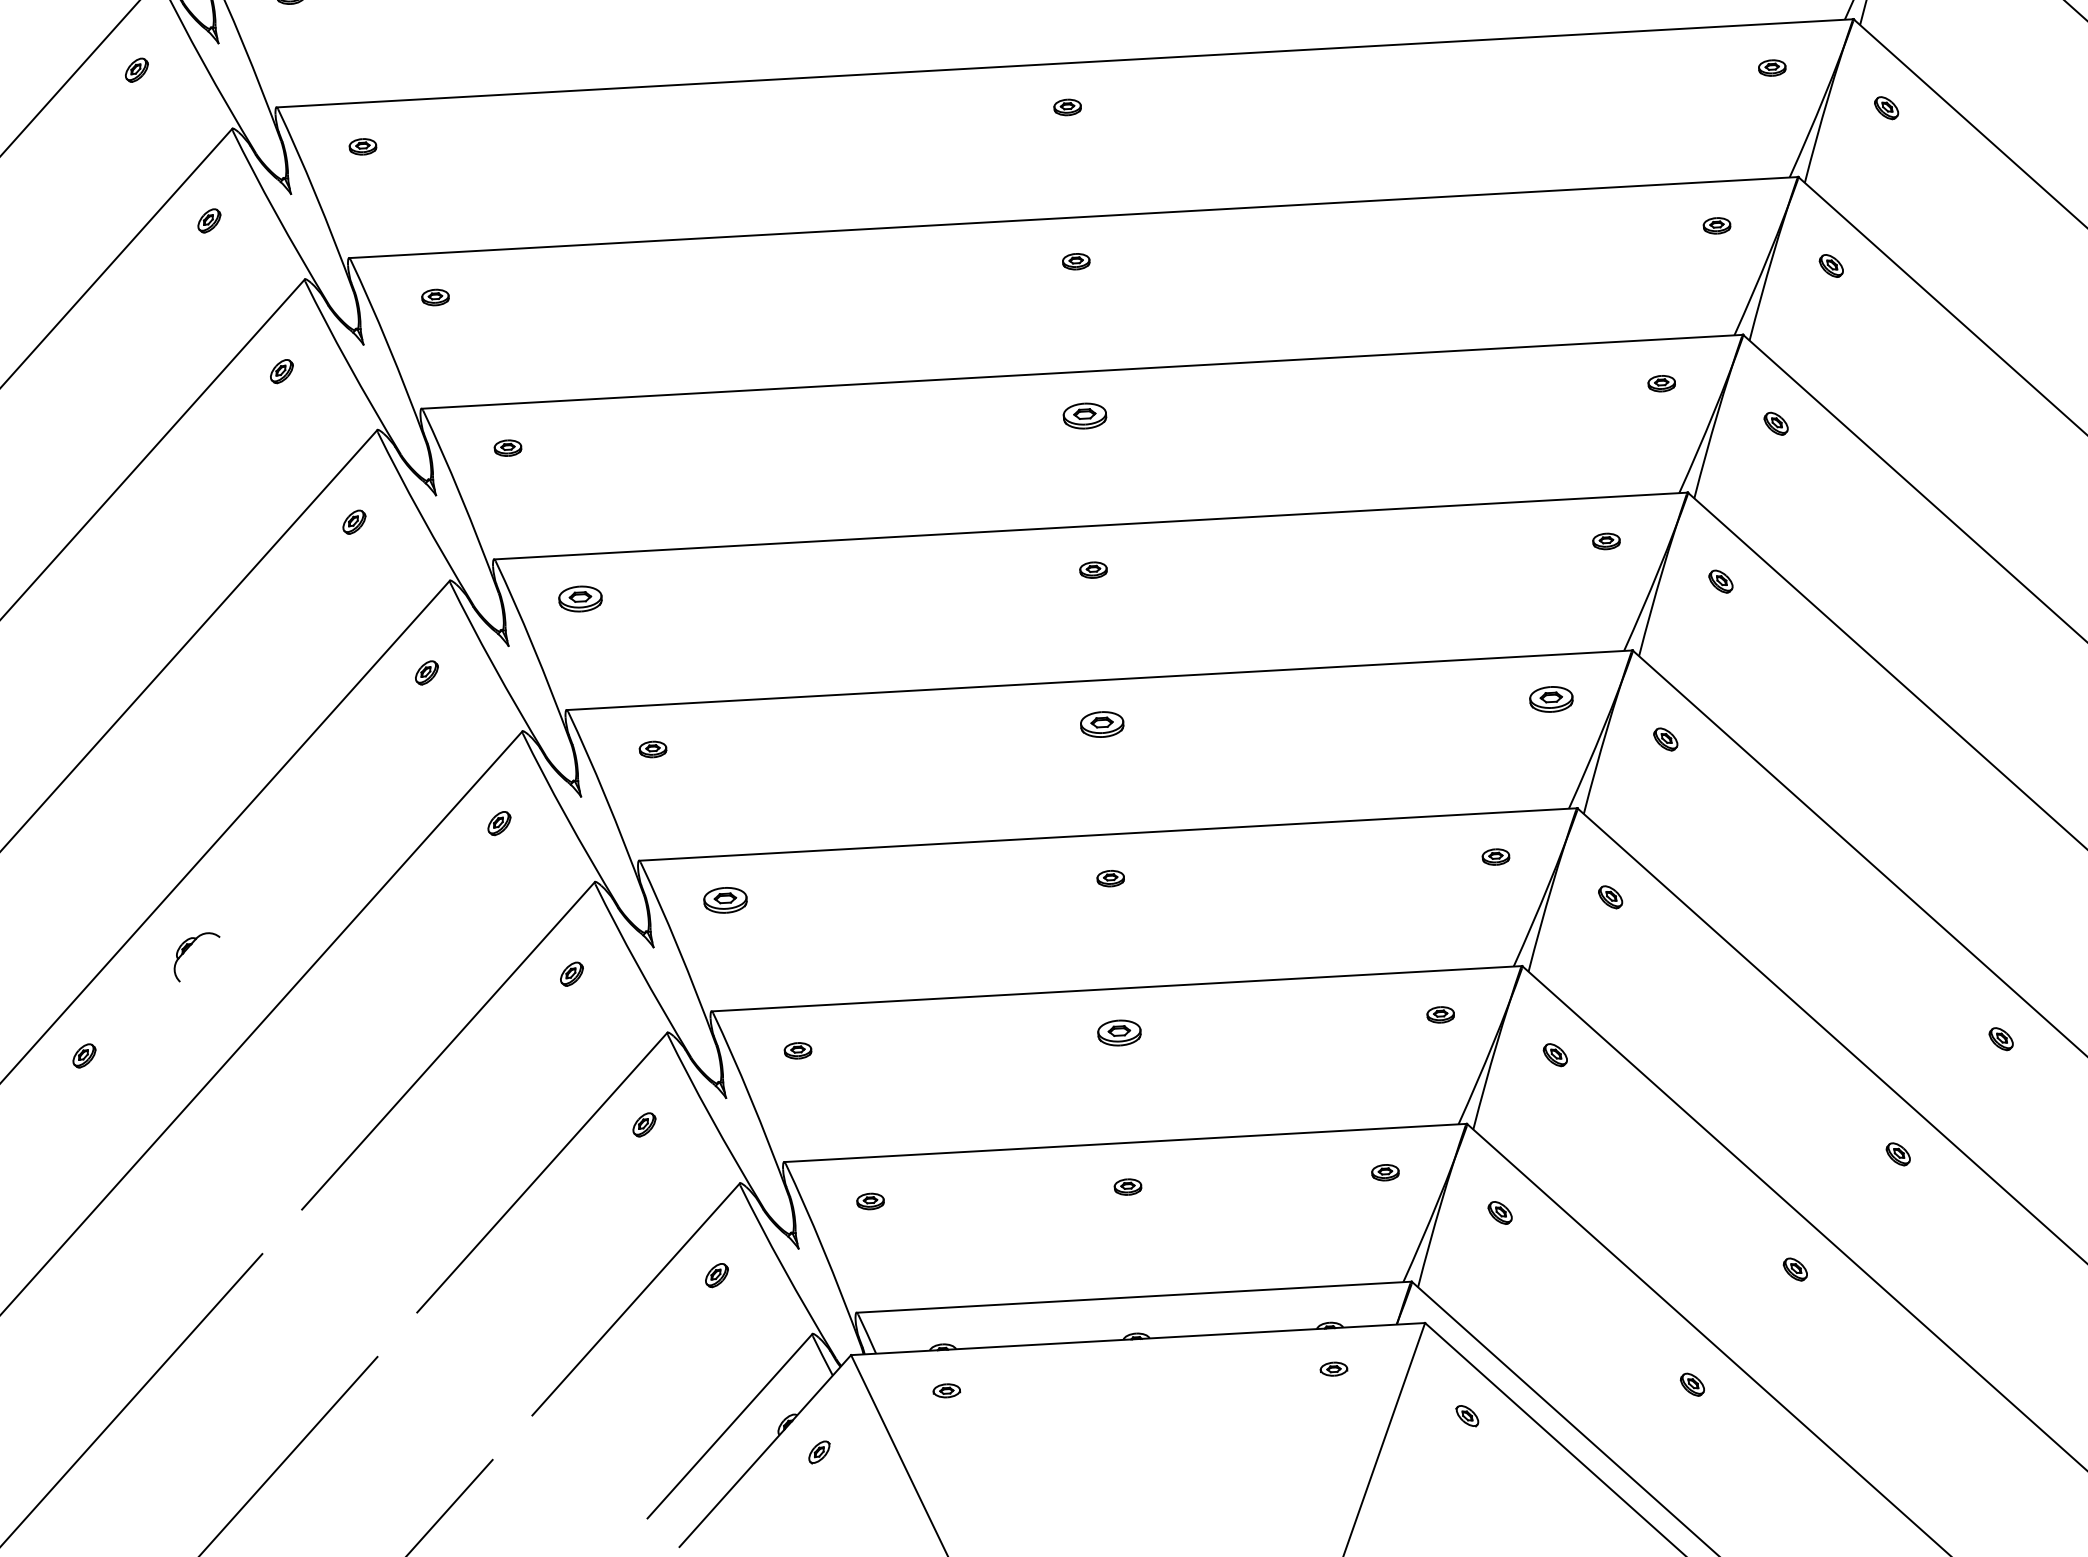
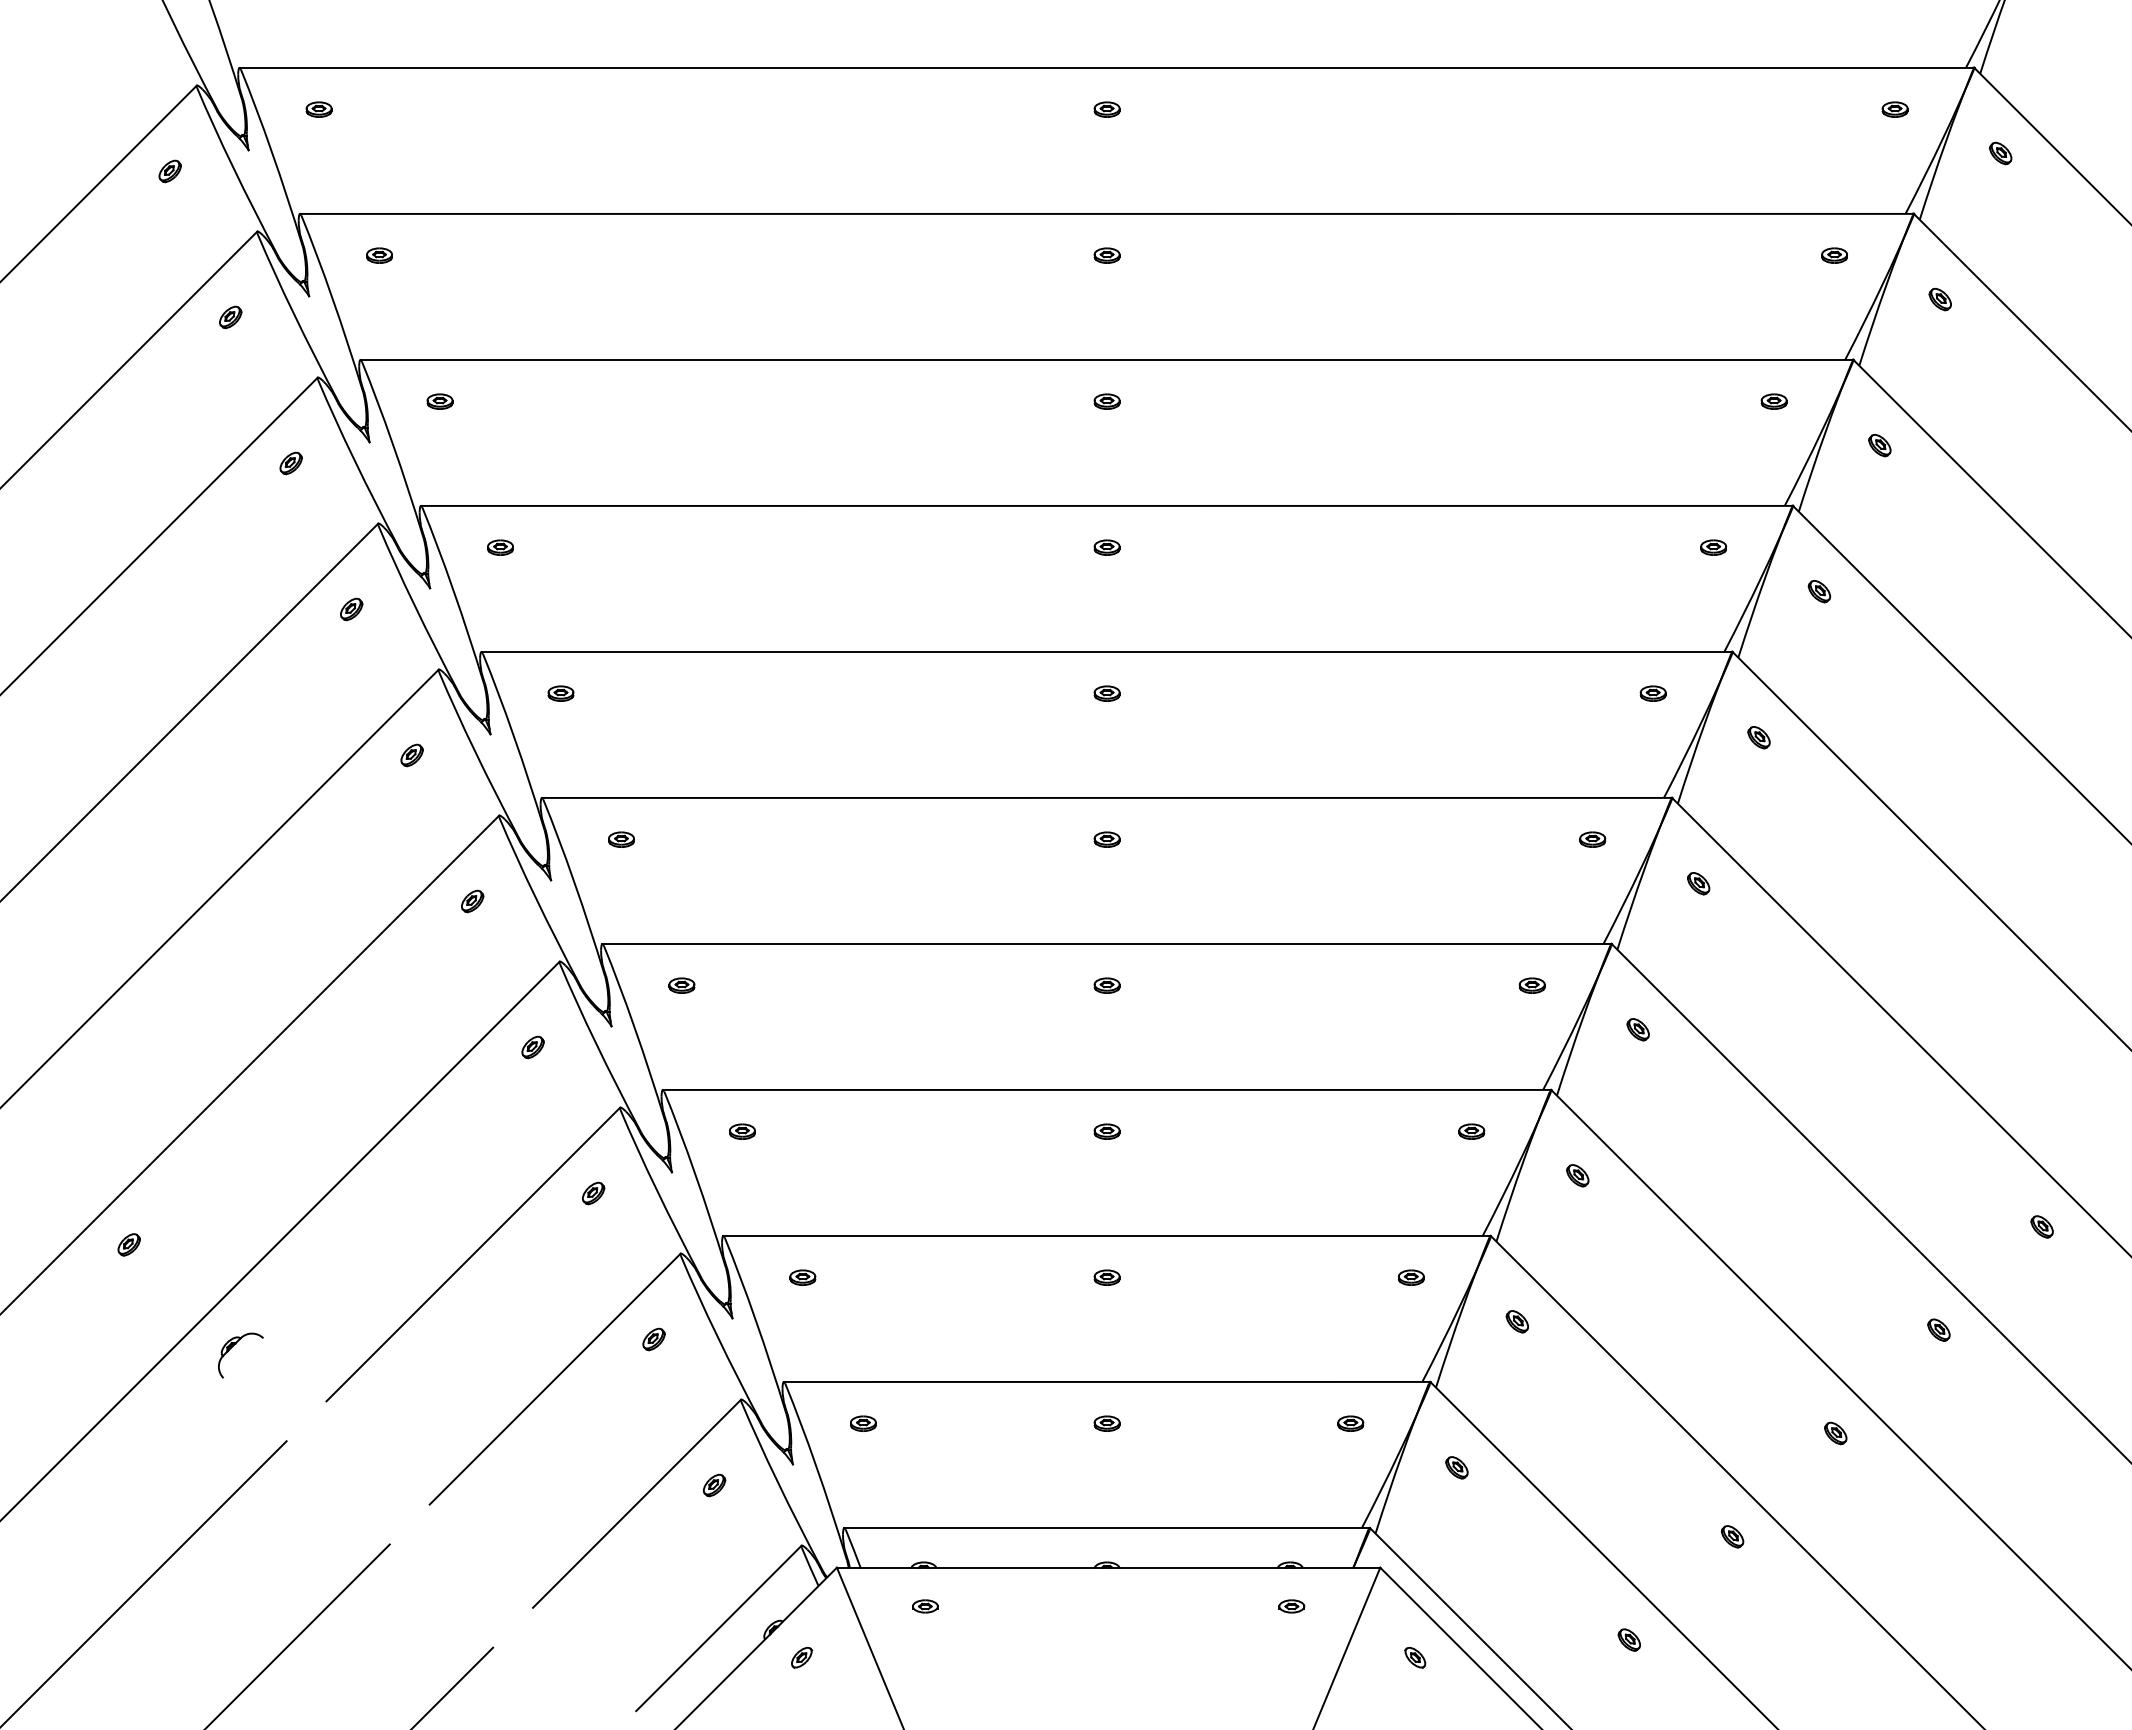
part: (1084, 415) -> (1106, 693), size x0.62
part: (580, 598) -> (621, 839), size x0.62
part: (1550, 699) -> (1531, 985), size x0.62
part: (1101, 724) -> (1106, 985), size x0.62
part: (725, 899) -> (742, 1131), size x0.62
part: (187, 949) -> (232, 1347), moved
part: (1118, 1032) -> (1106, 1277), size x0.62

